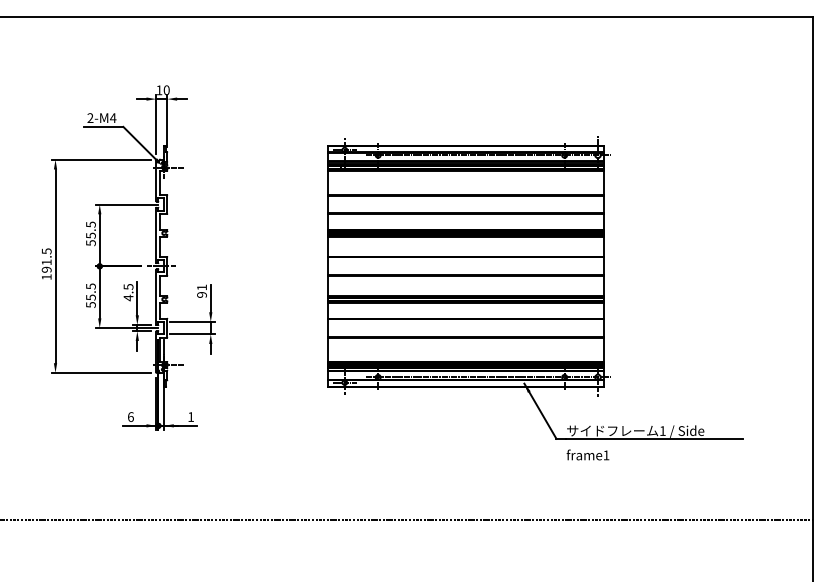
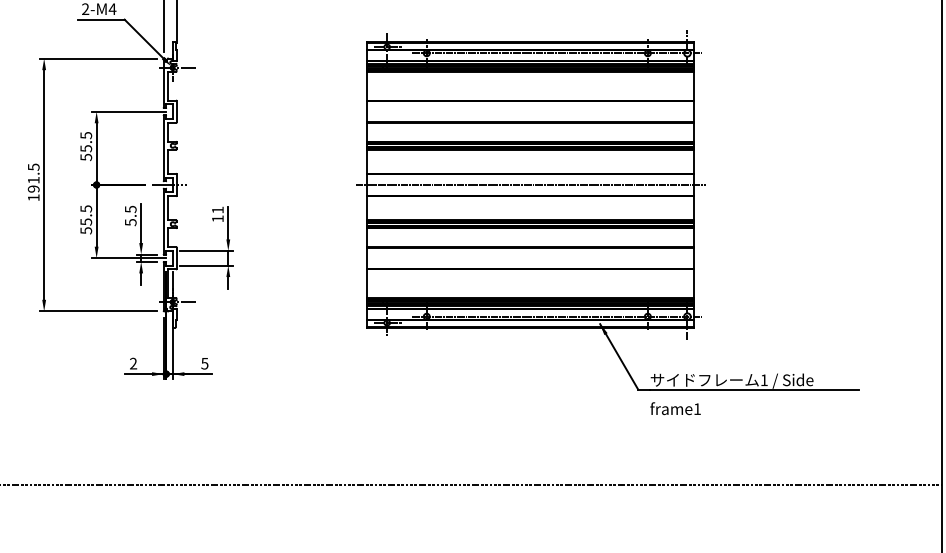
line: (465, 266) -> (530, 185), added
text: (201, 294) -> (217, 218), 91 -> 11
text: (128, 297) -> (130, 221), 4.5 -> 5.5
text: (130, 416) -> (133, 363), 6 -> 2
text: (190, 416) -> (204, 363), 1 -> 5

